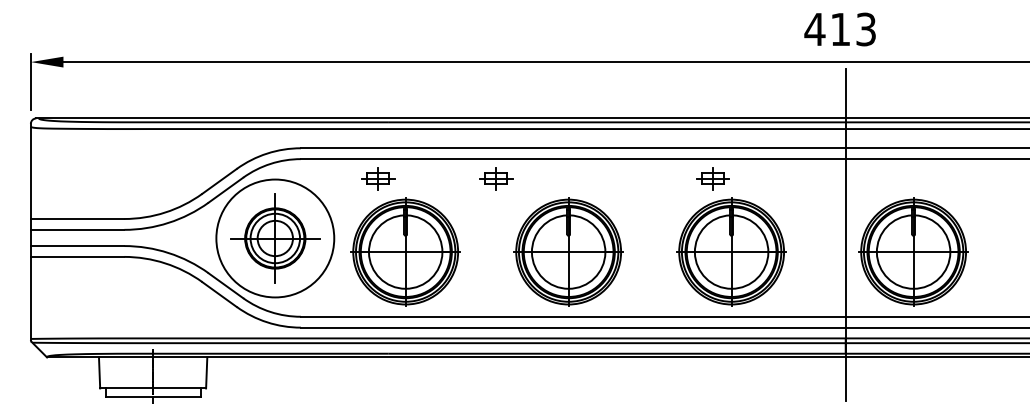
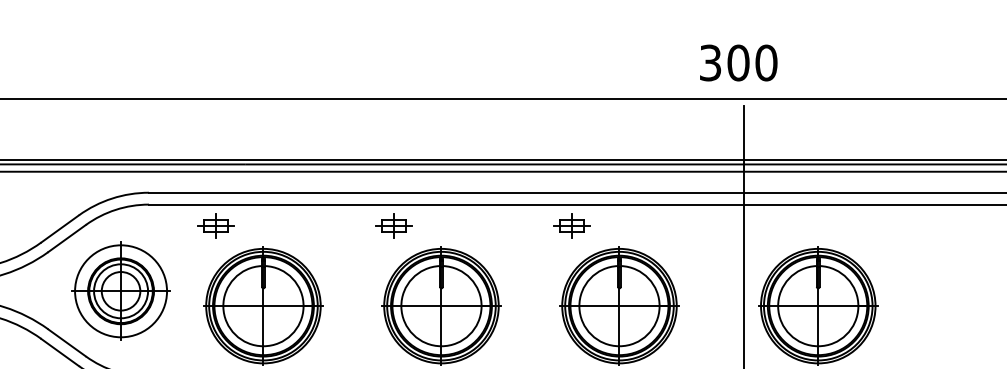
text: (840, 29) -> (738, 63), 413 -> 300
part: (378, 178) -> (216, 225), moved
part: (496, 178) -> (394, 225), moved
part: (712, 178) -> (571, 225), moved
circle: (275, 238) -> (121, 291), size x0.71

